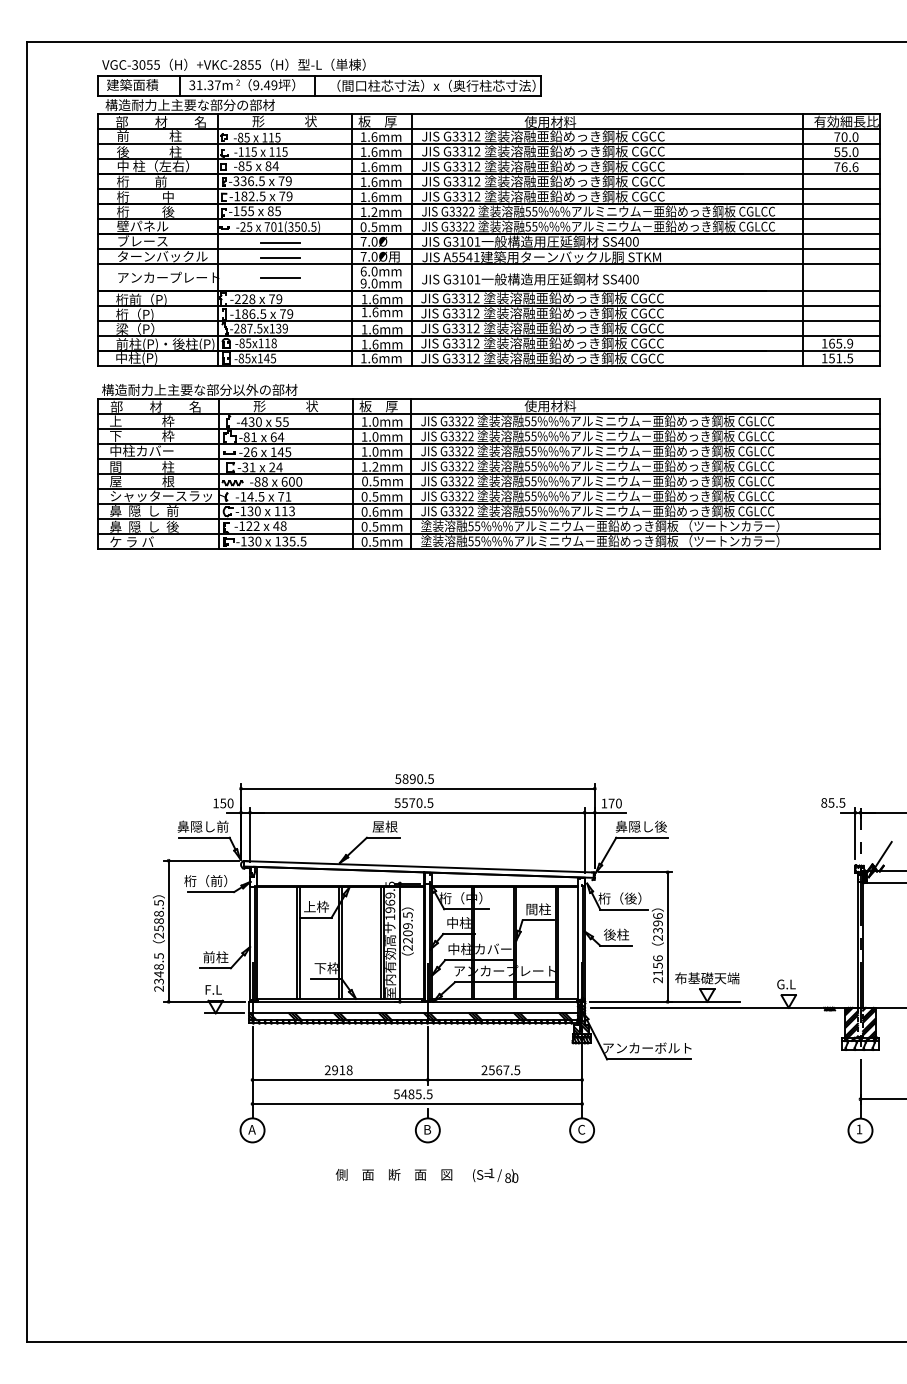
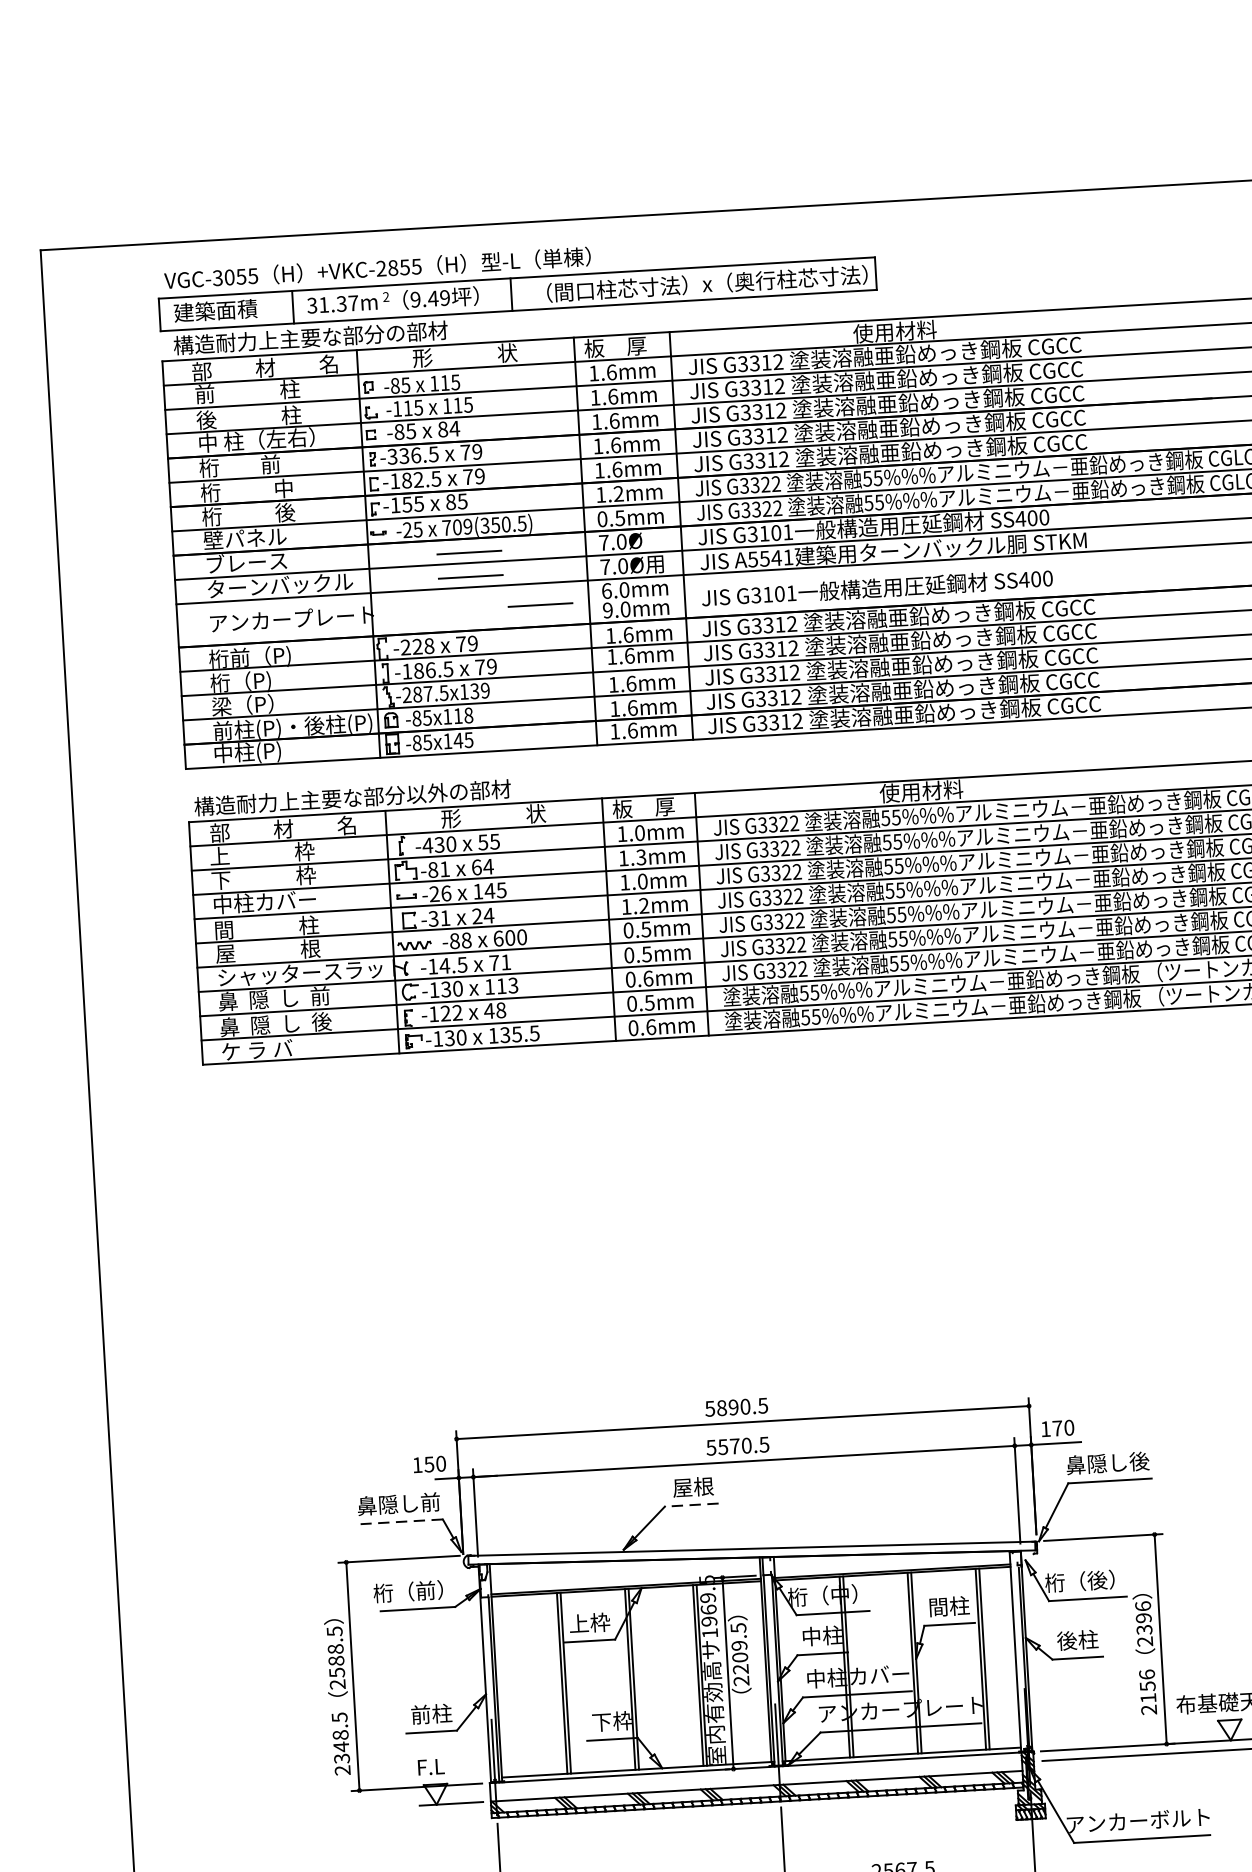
text: (280, 226) -> (468, 525), 701(350.5) -> 709(350.5)
line: (280, 277) -> (540, 604), moved
text: (375, 436) -> (641, 856), 1.0mm -> 1.3mm
text: (375, 541) -> (651, 1026), 0.5mm -> 0.6mm
line: (203, 837) -> (400, 1521), solid -> dashed
line: (383, 837) -> (691, 1504), solid -> dashed

